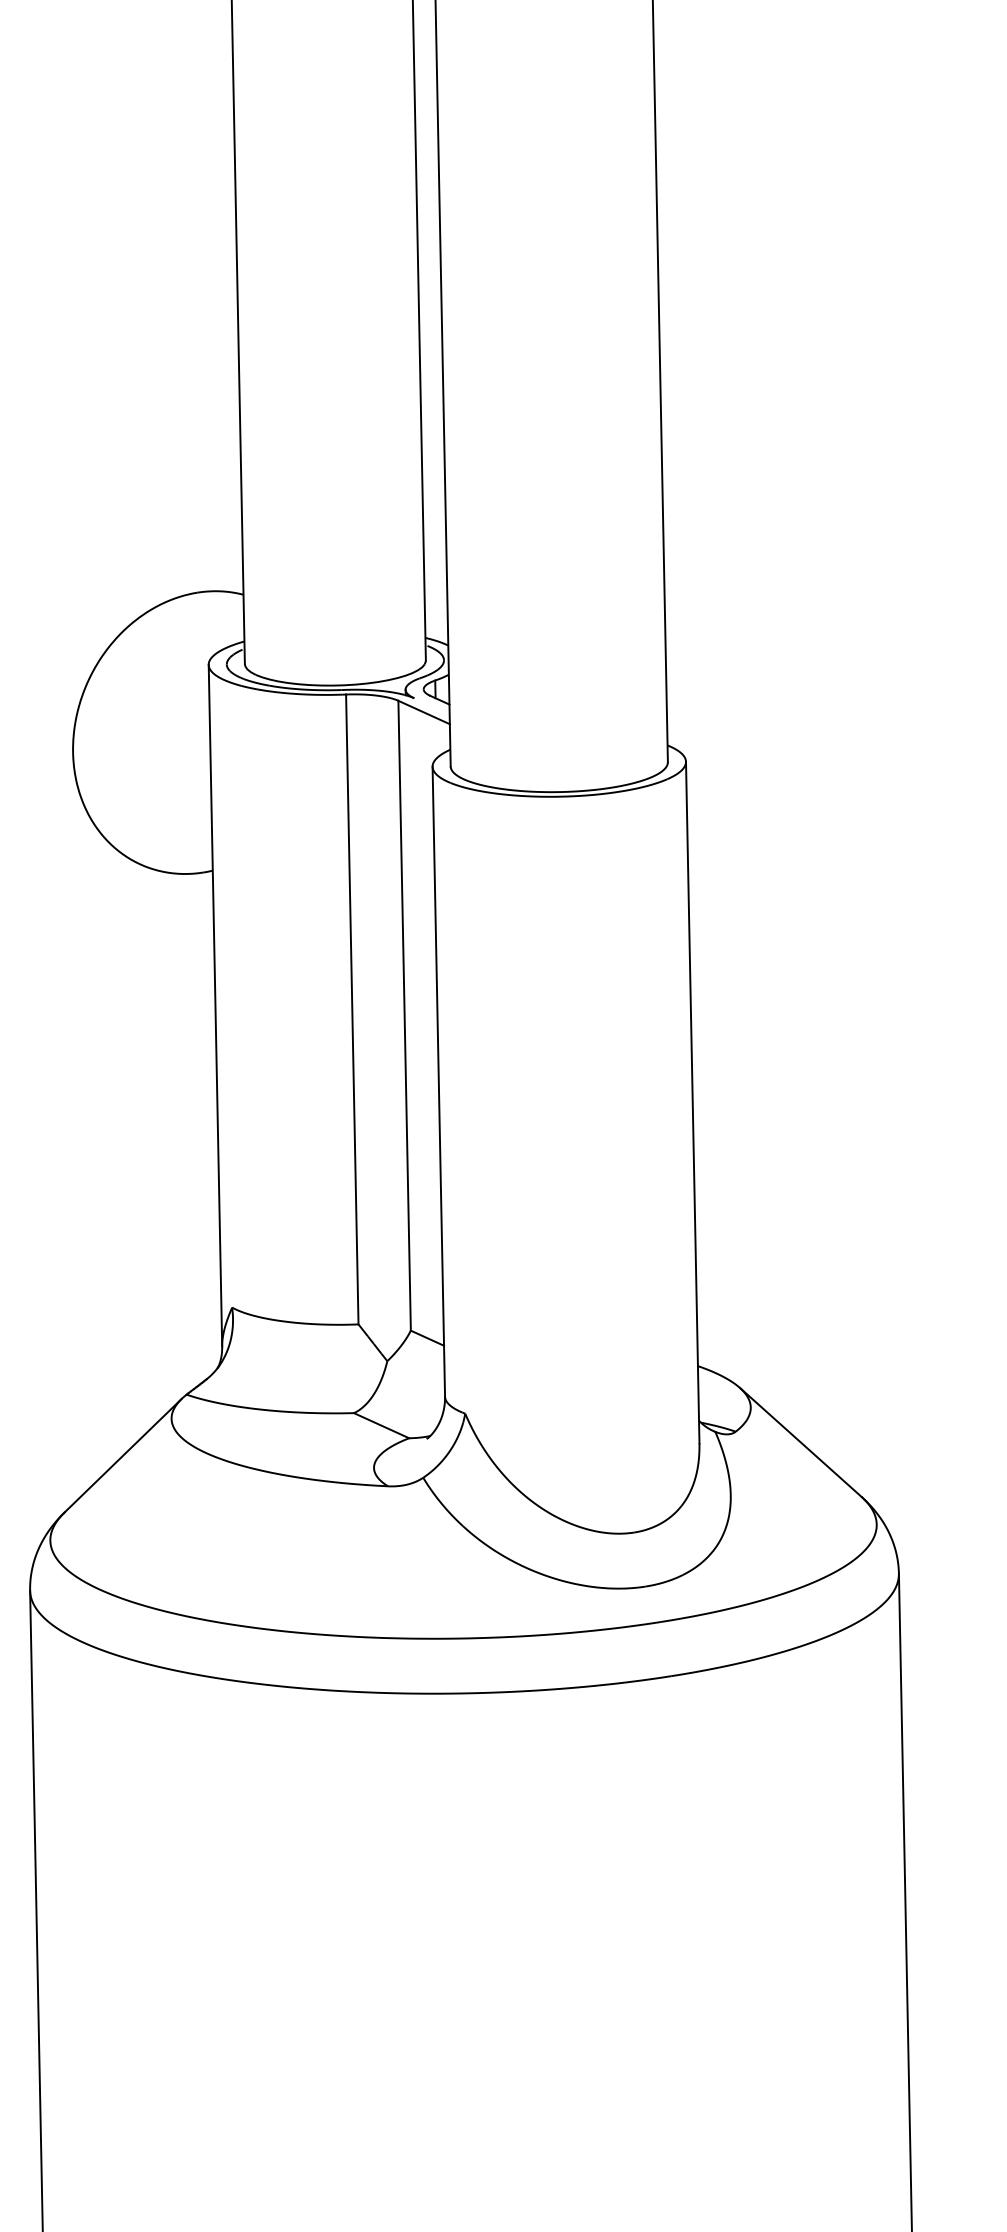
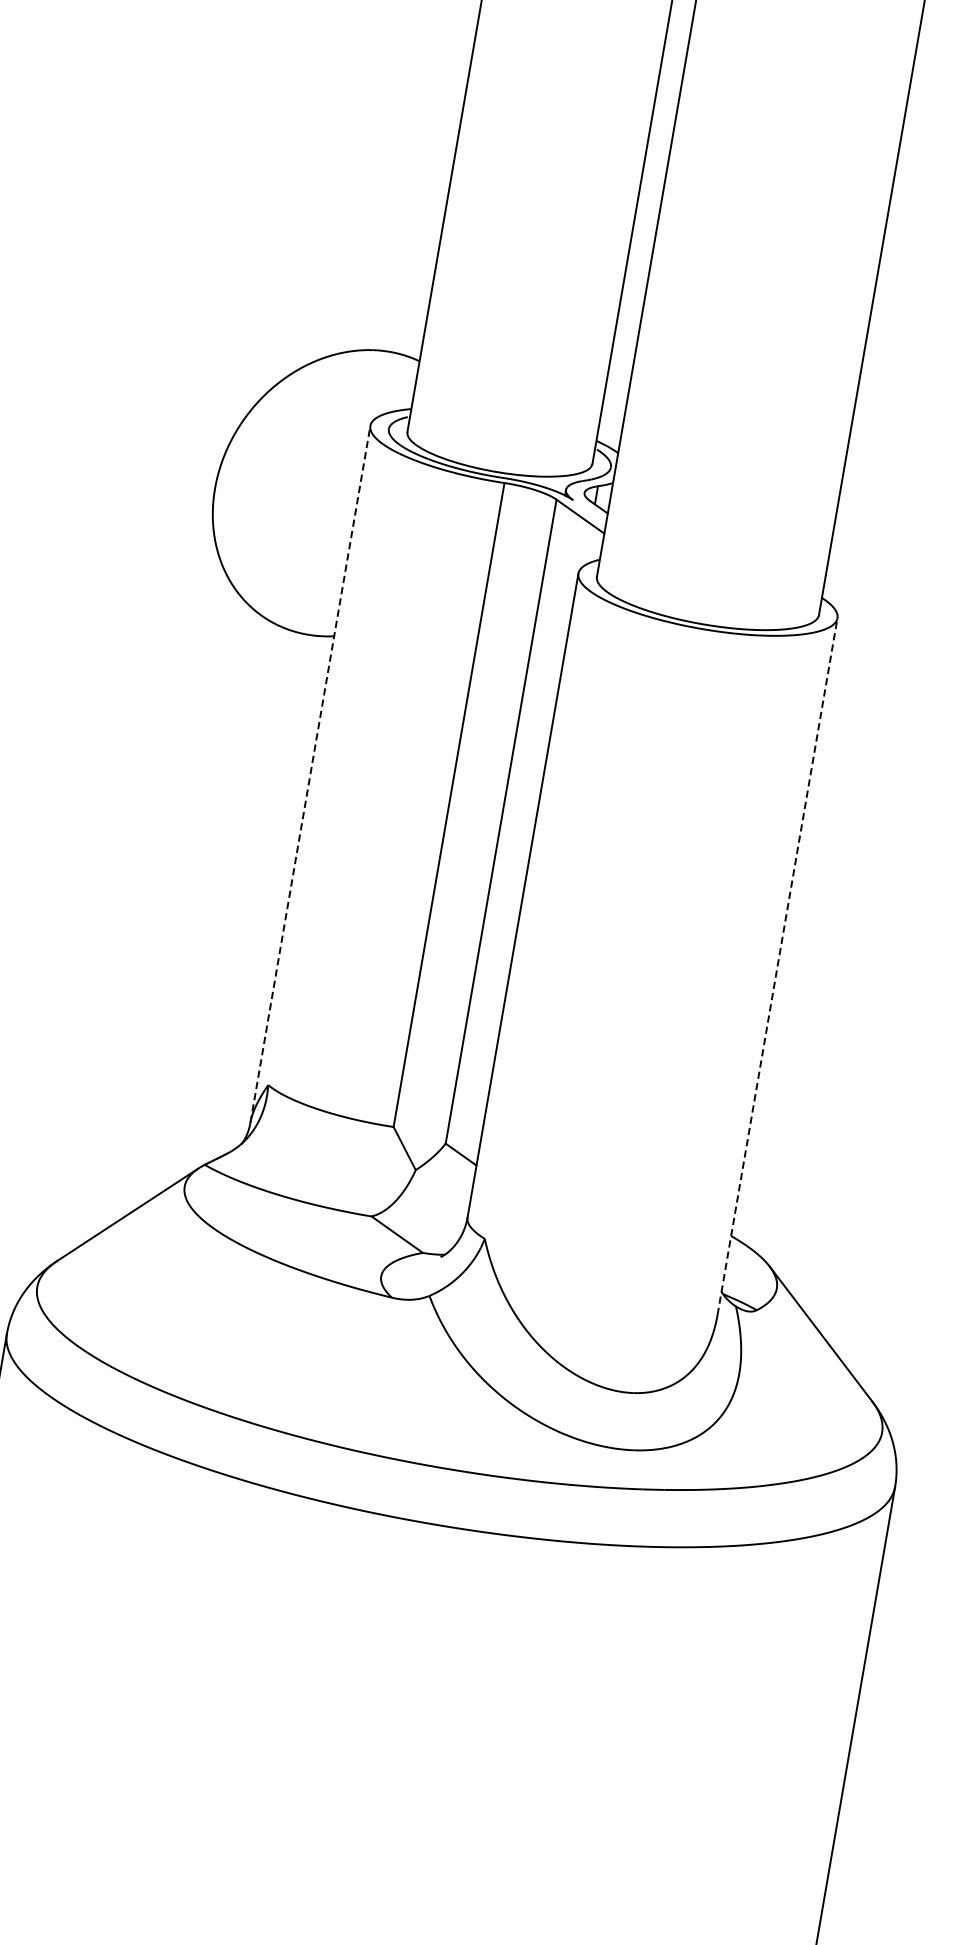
line: (215, 1005) -> (310, 774), solid -> dashed
line: (692, 1102) -> (777, 966), solid -> dashed

